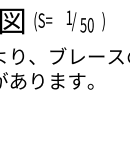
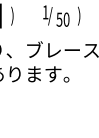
text: (43, 21) -> (20, 15), (S= -> )

